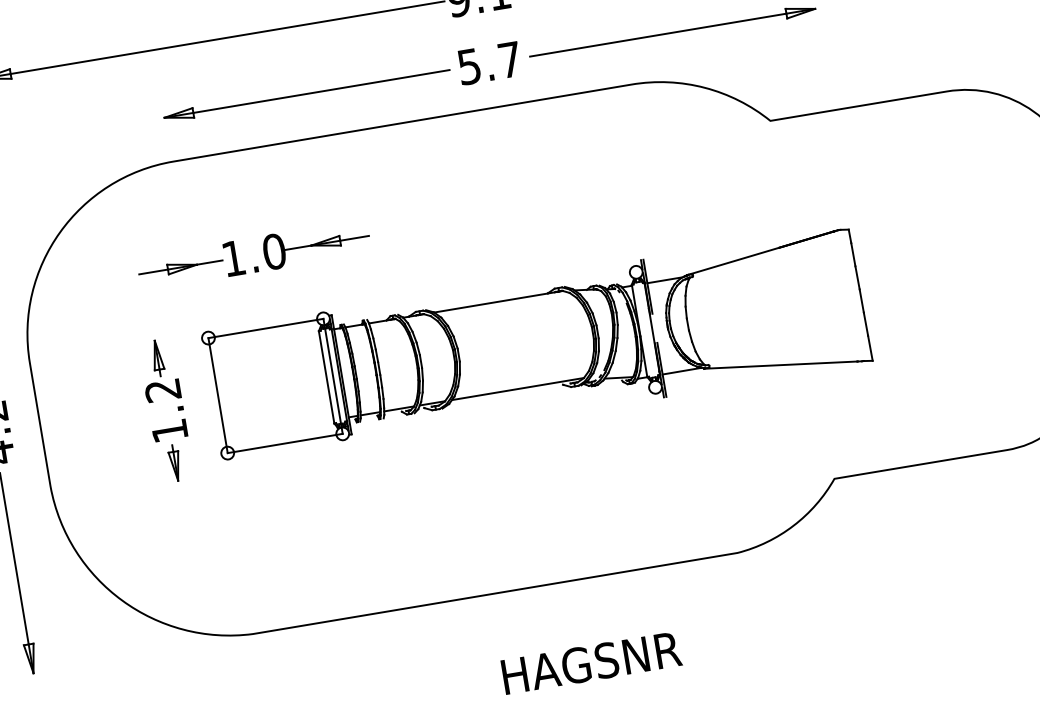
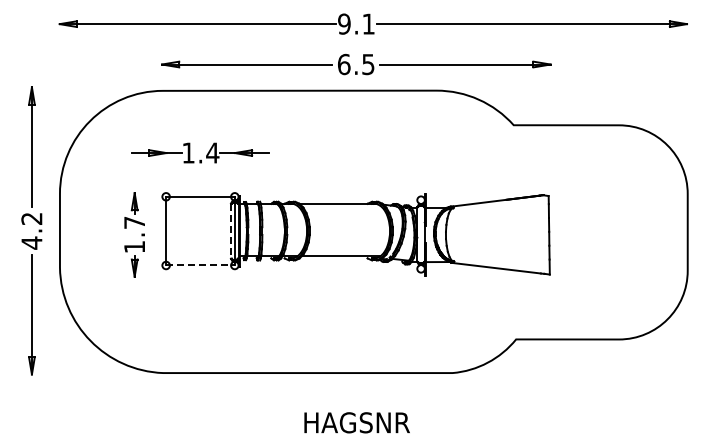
text: (490, 63) -> (356, 64), 5.7 -> 6.5
text: (273, 250) -> (212, 152), 1.0 -> 1.4
line: (325, 378) -> (230, 231), solid -> dashed
text: (162, 389) -> (134, 222), 1.2 -> 1.7
line: (285, 443) -> (200, 265), solid -> dashed

